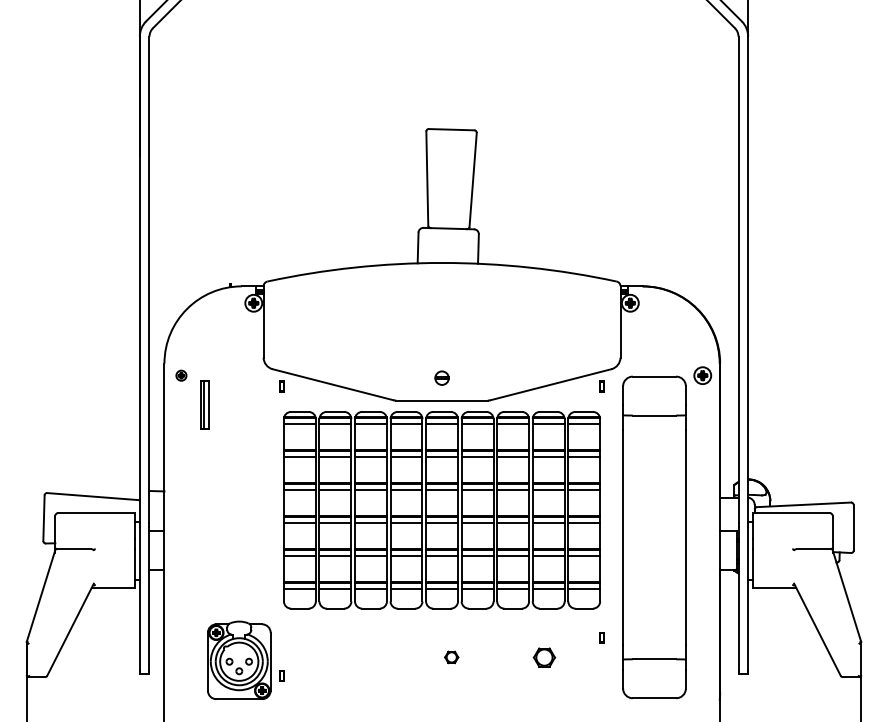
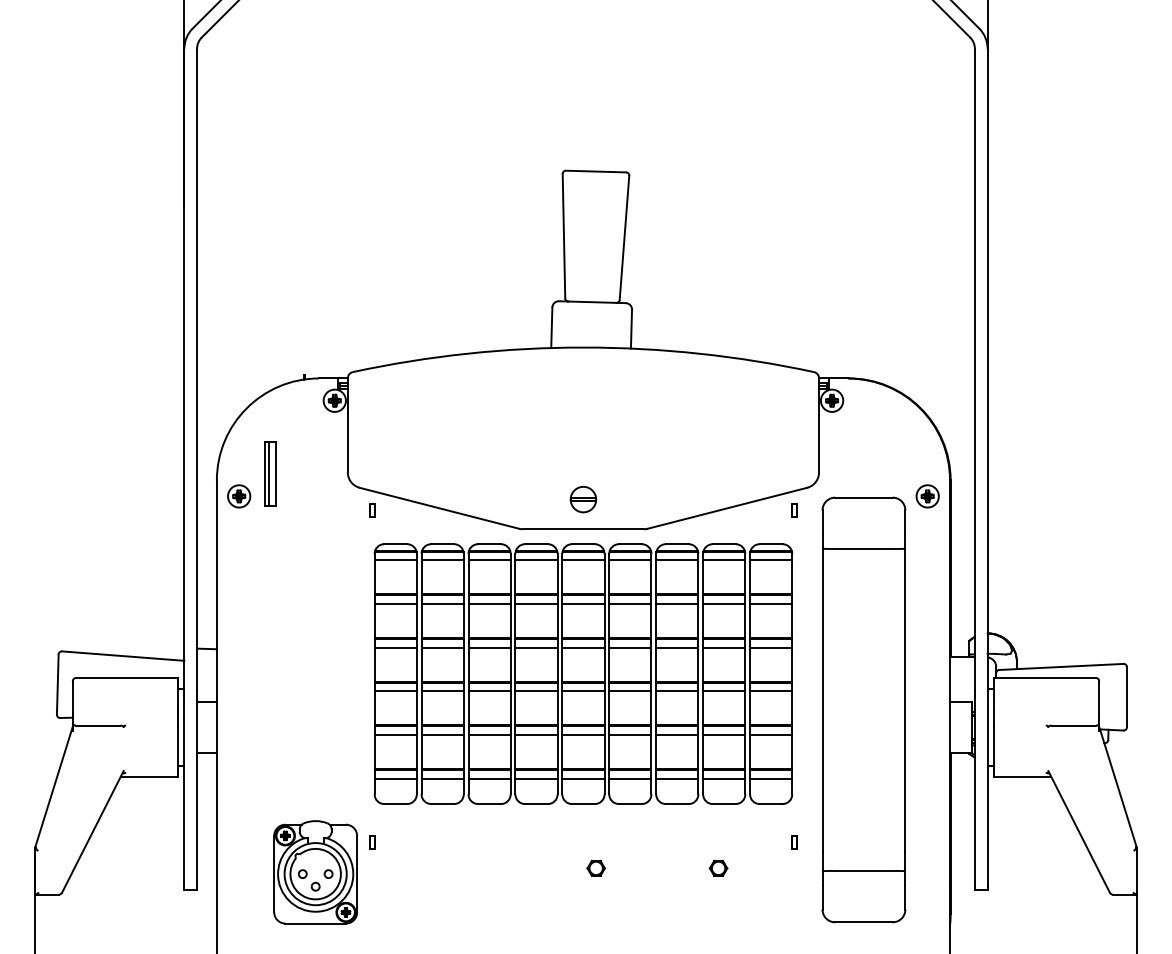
part: (181, 375) -> (239, 496), size x1.67
part: (442, 378) -> (583, 499), size x1.43
part: (205, 404) -> (270, 473), moved
part: (544, 656) -> (718, 867), size x0.62
part: (282, 676) -> (372, 842), moved

